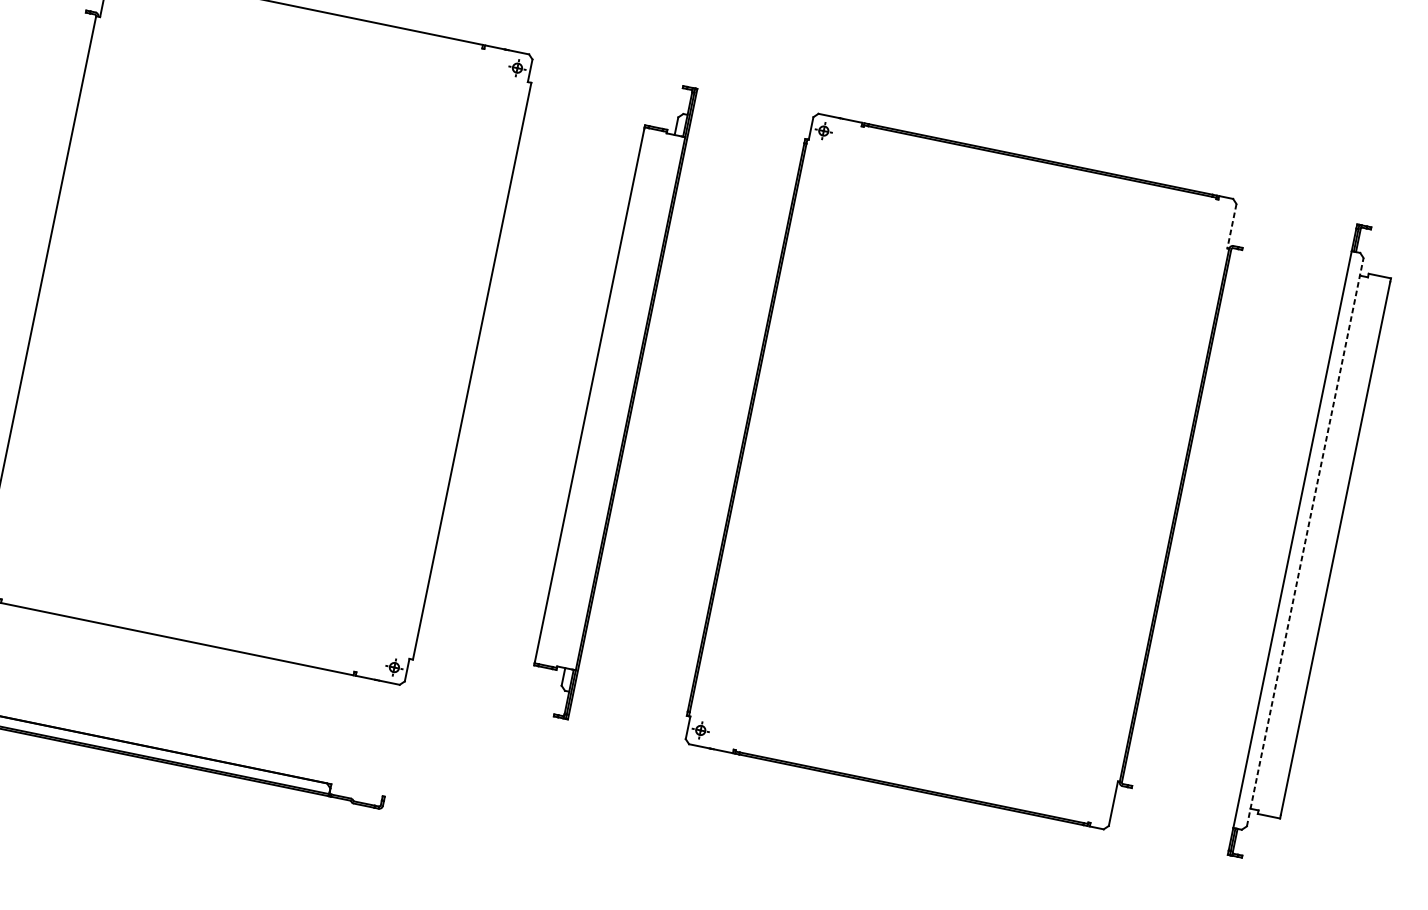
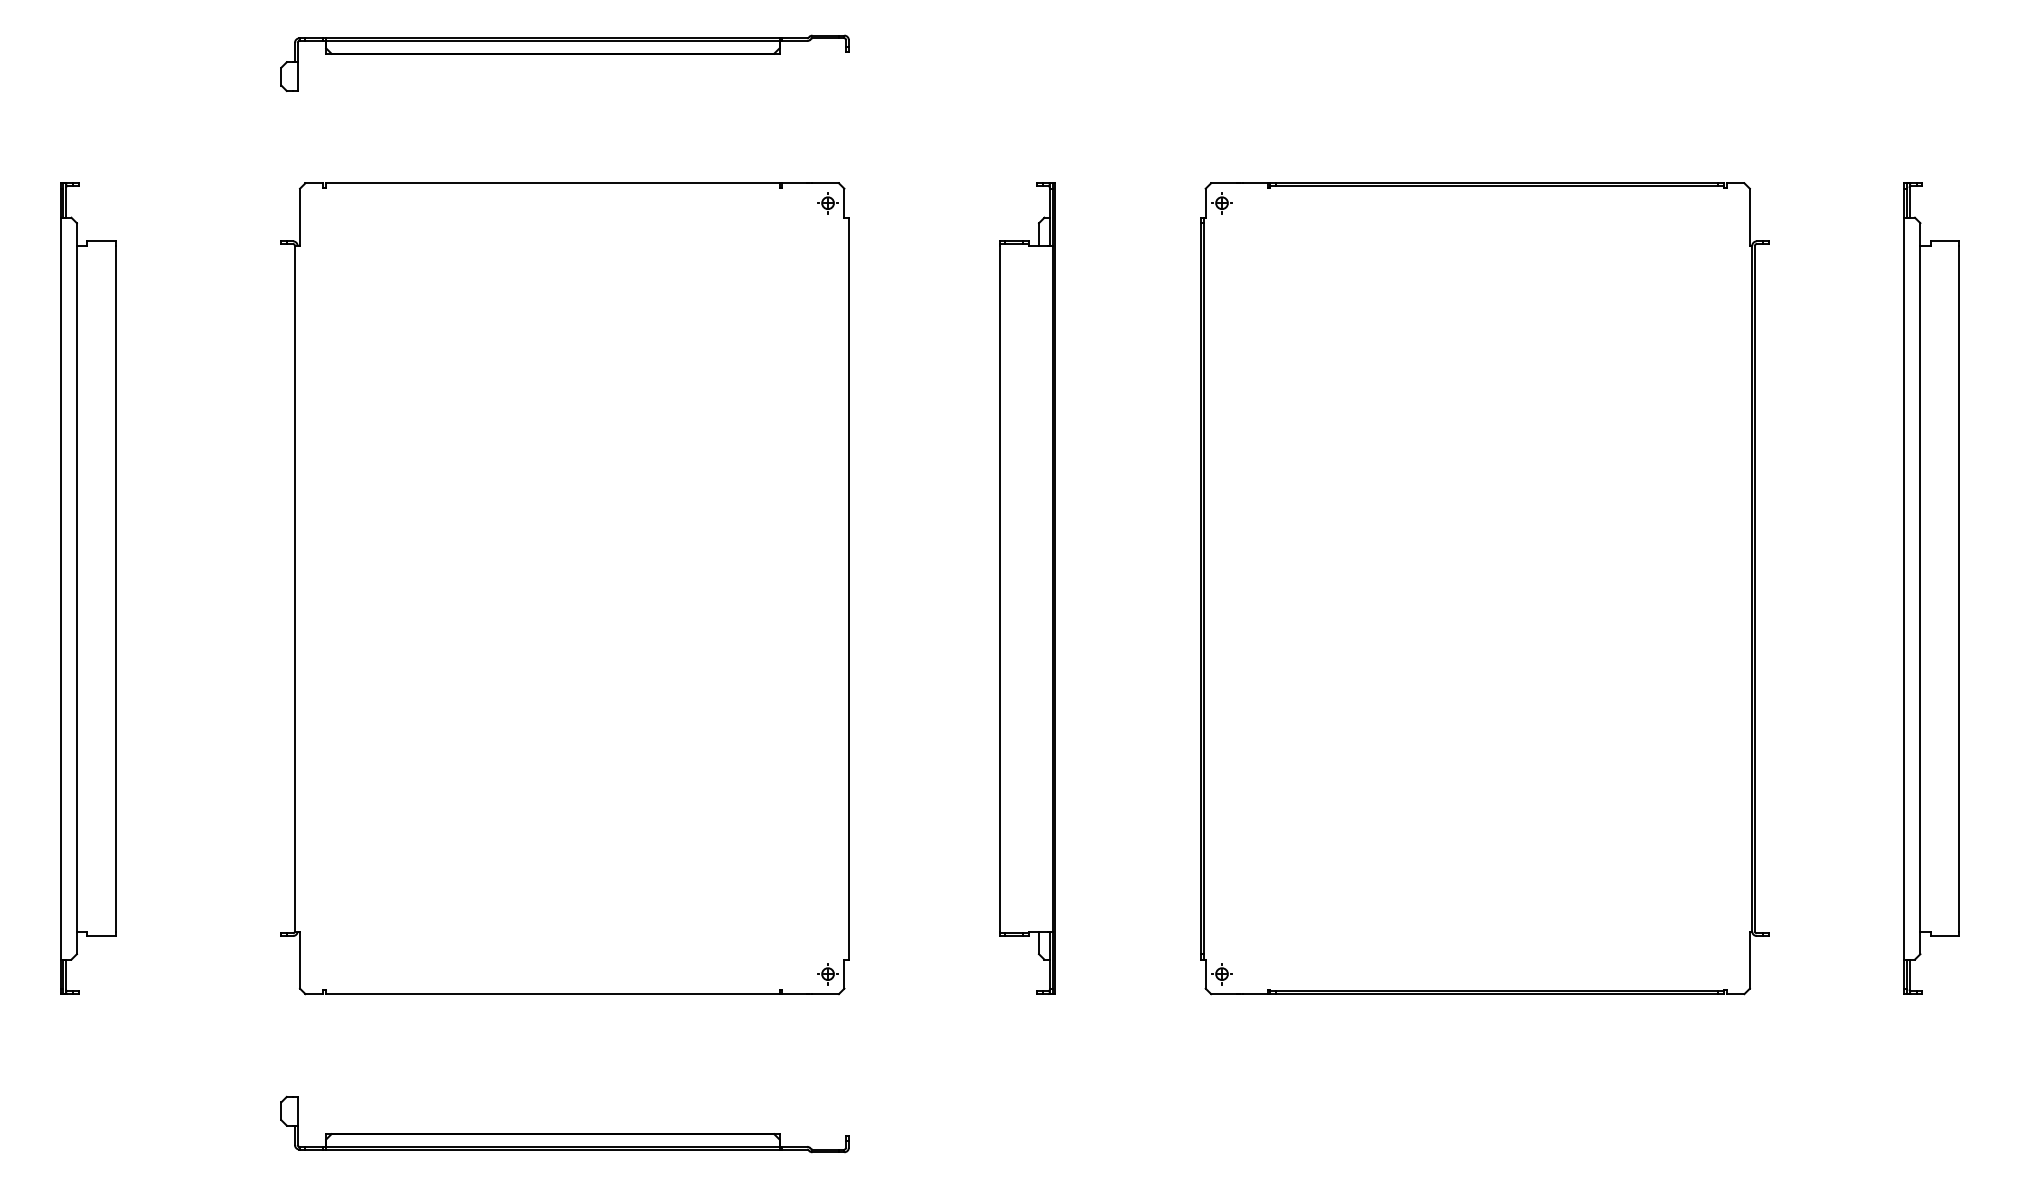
line: (1231, 226) -> (1749, 217), dashed -> solid
line: (1305, 542) -> (1920, 588), dashed -> solid

